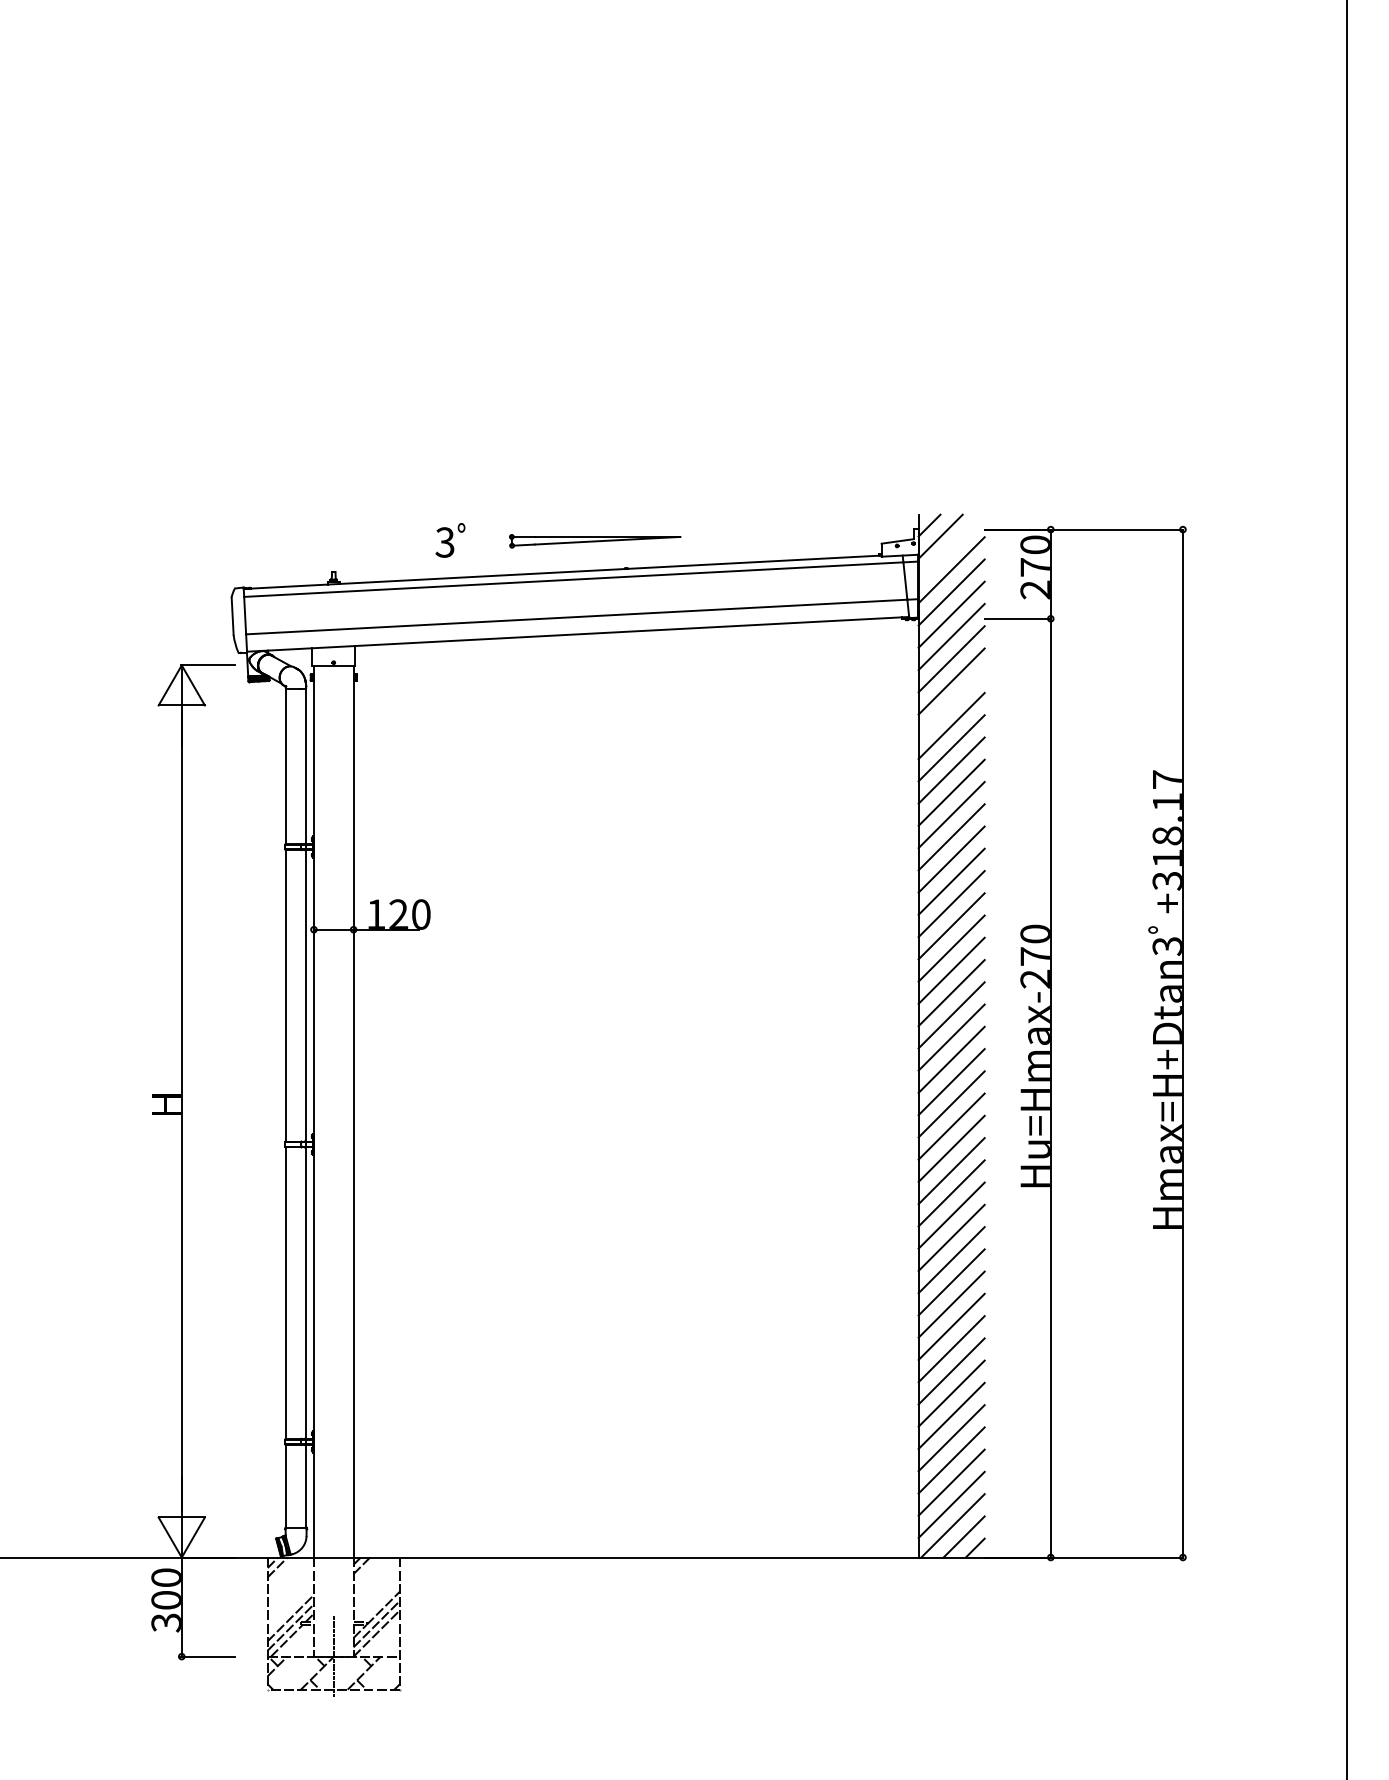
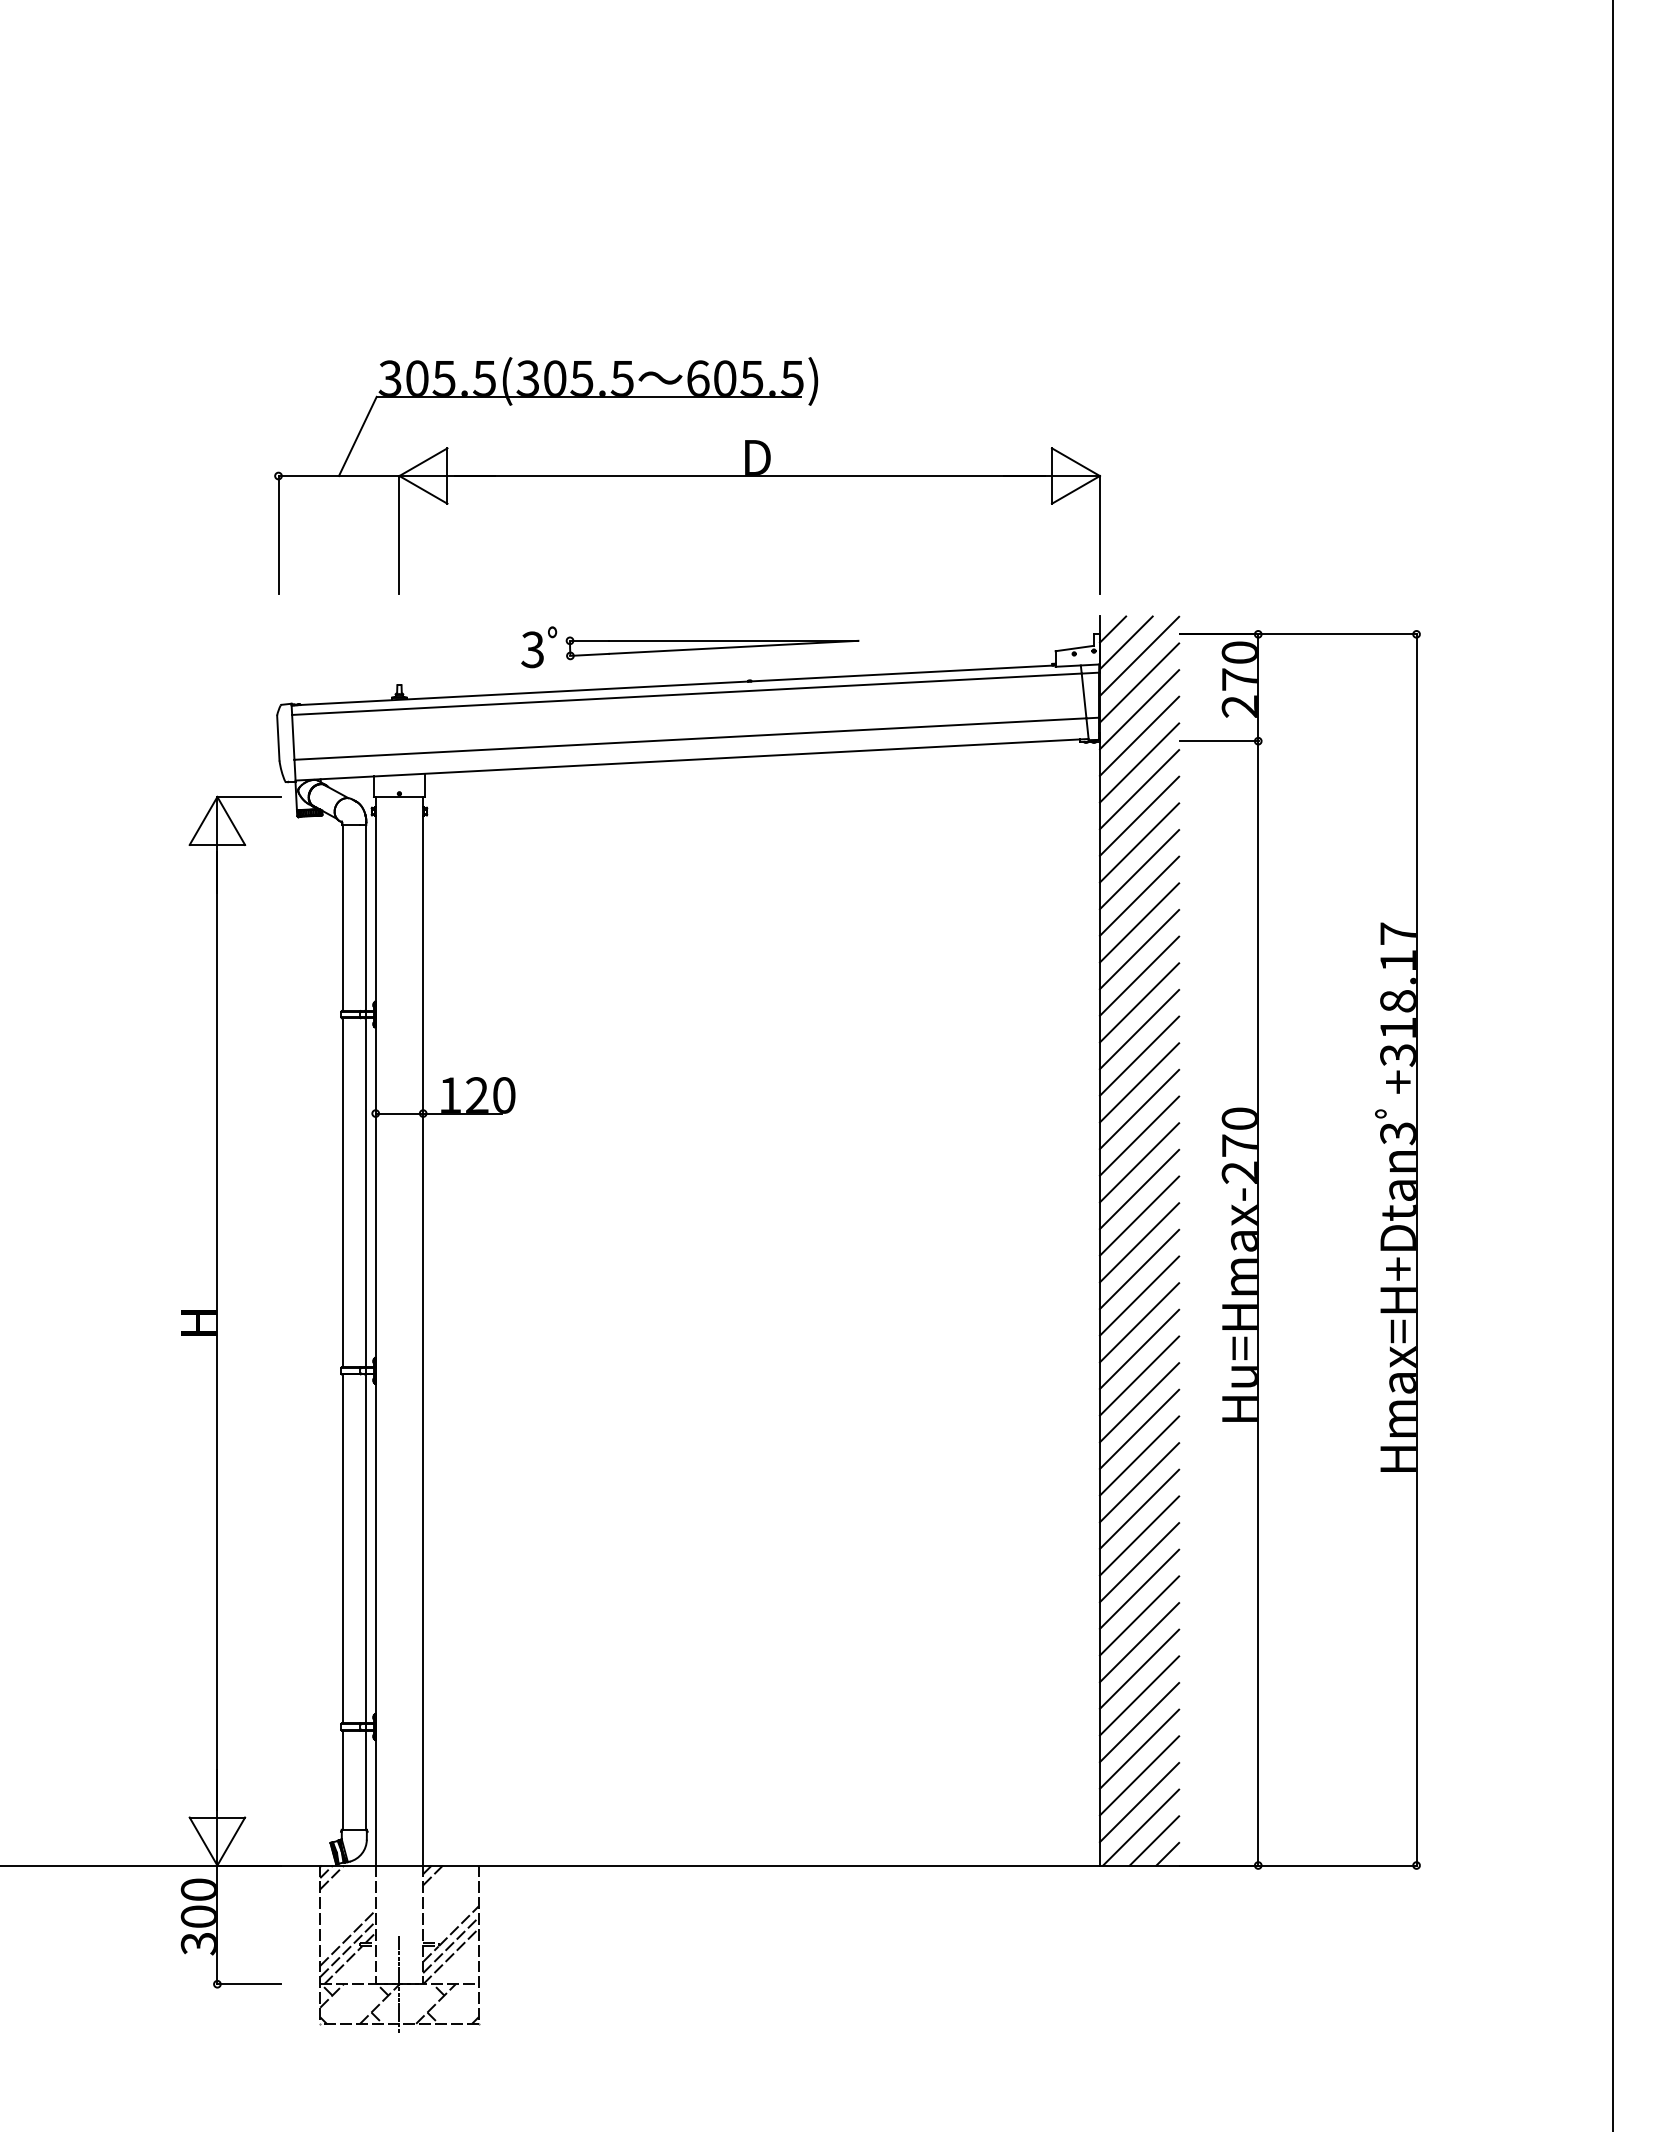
part: (574, 396) -> (687, 475), added
part: (595, 541) -> (712, 648), size x1.43
line: (951, 547) -> (1139, 655), added
line: (951, 703) -> (1139, 842), added

